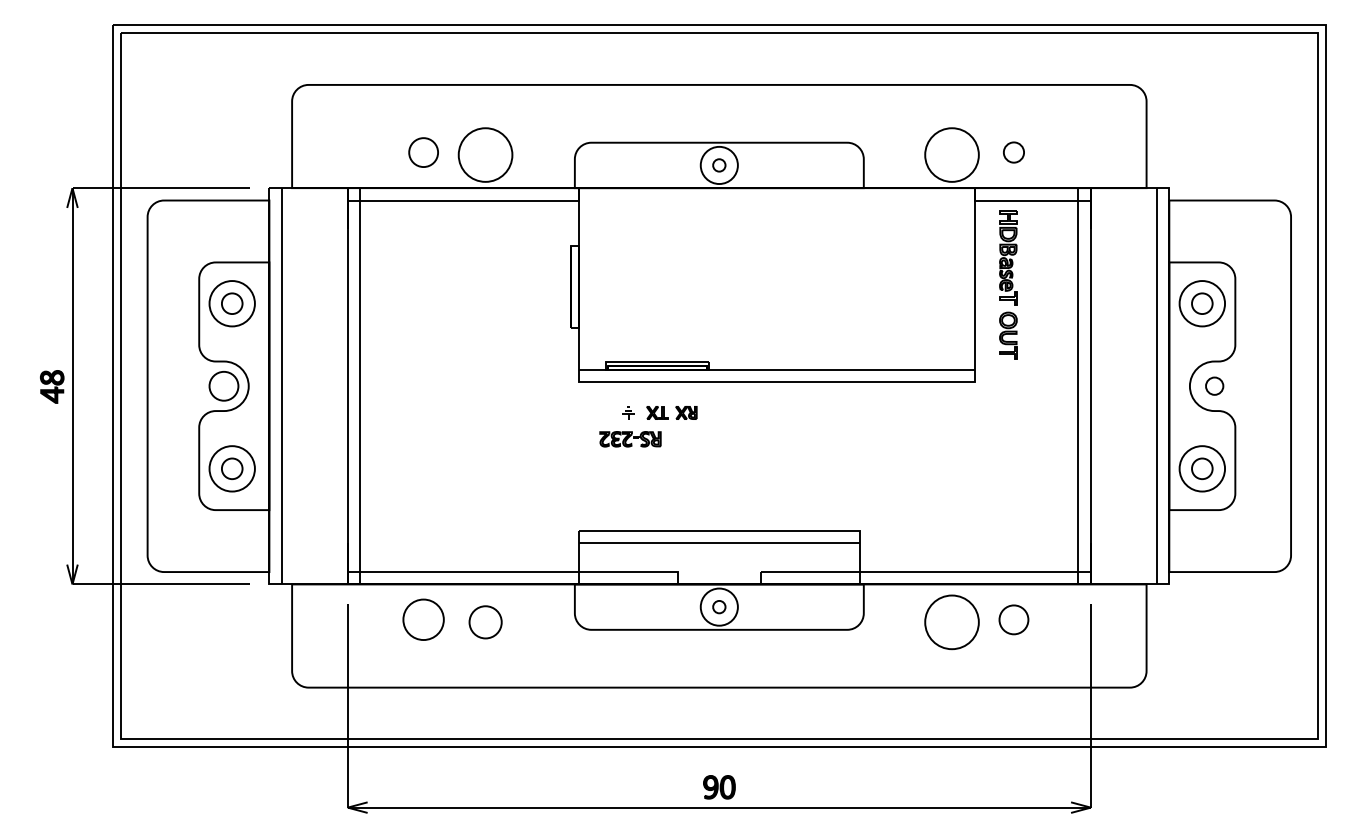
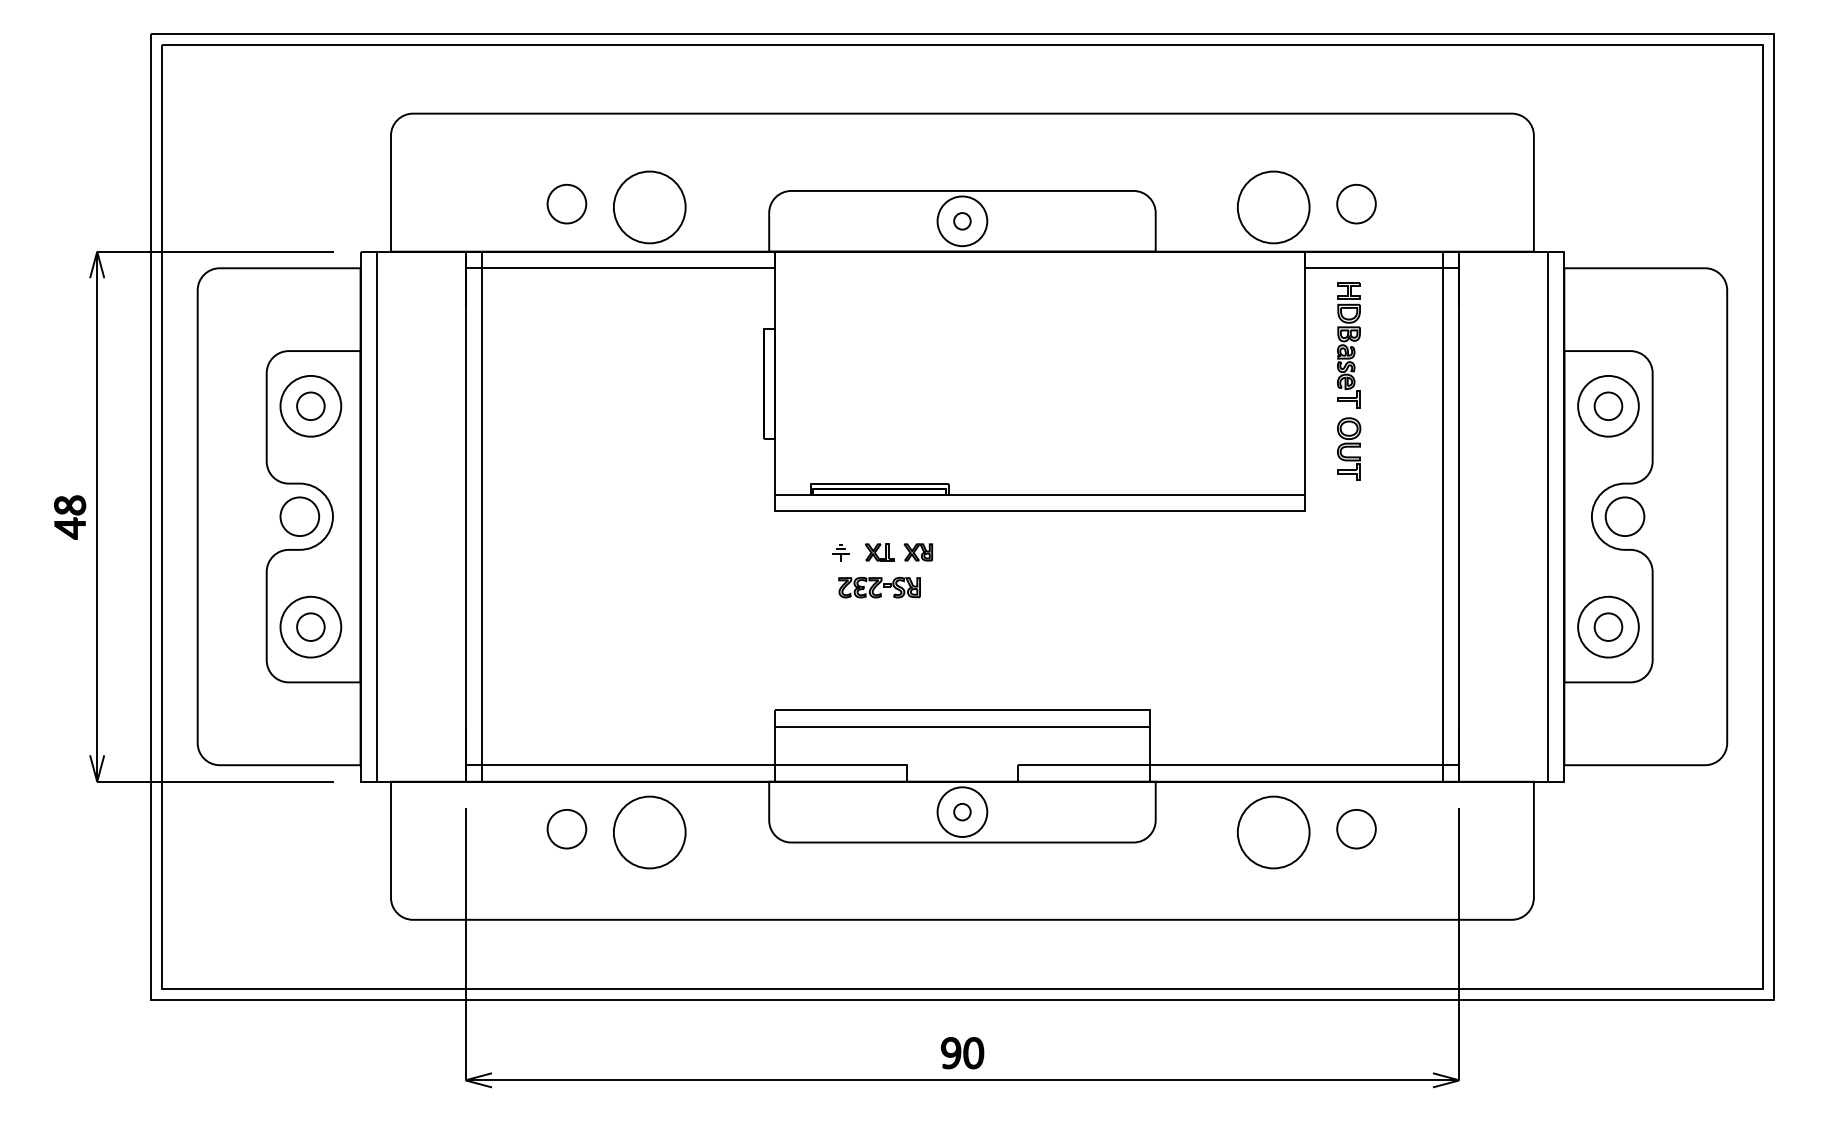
part: (1013, 152) -> (1356, 203), size x1.43
part: (1214, 386) -> (1624, 516), size x1.67
part: (630, 439) -> (879, 587), moved
part: (423, 620) -> (566, 829), size x0.71
part: (485, 622) -> (649, 832), size x1.67

